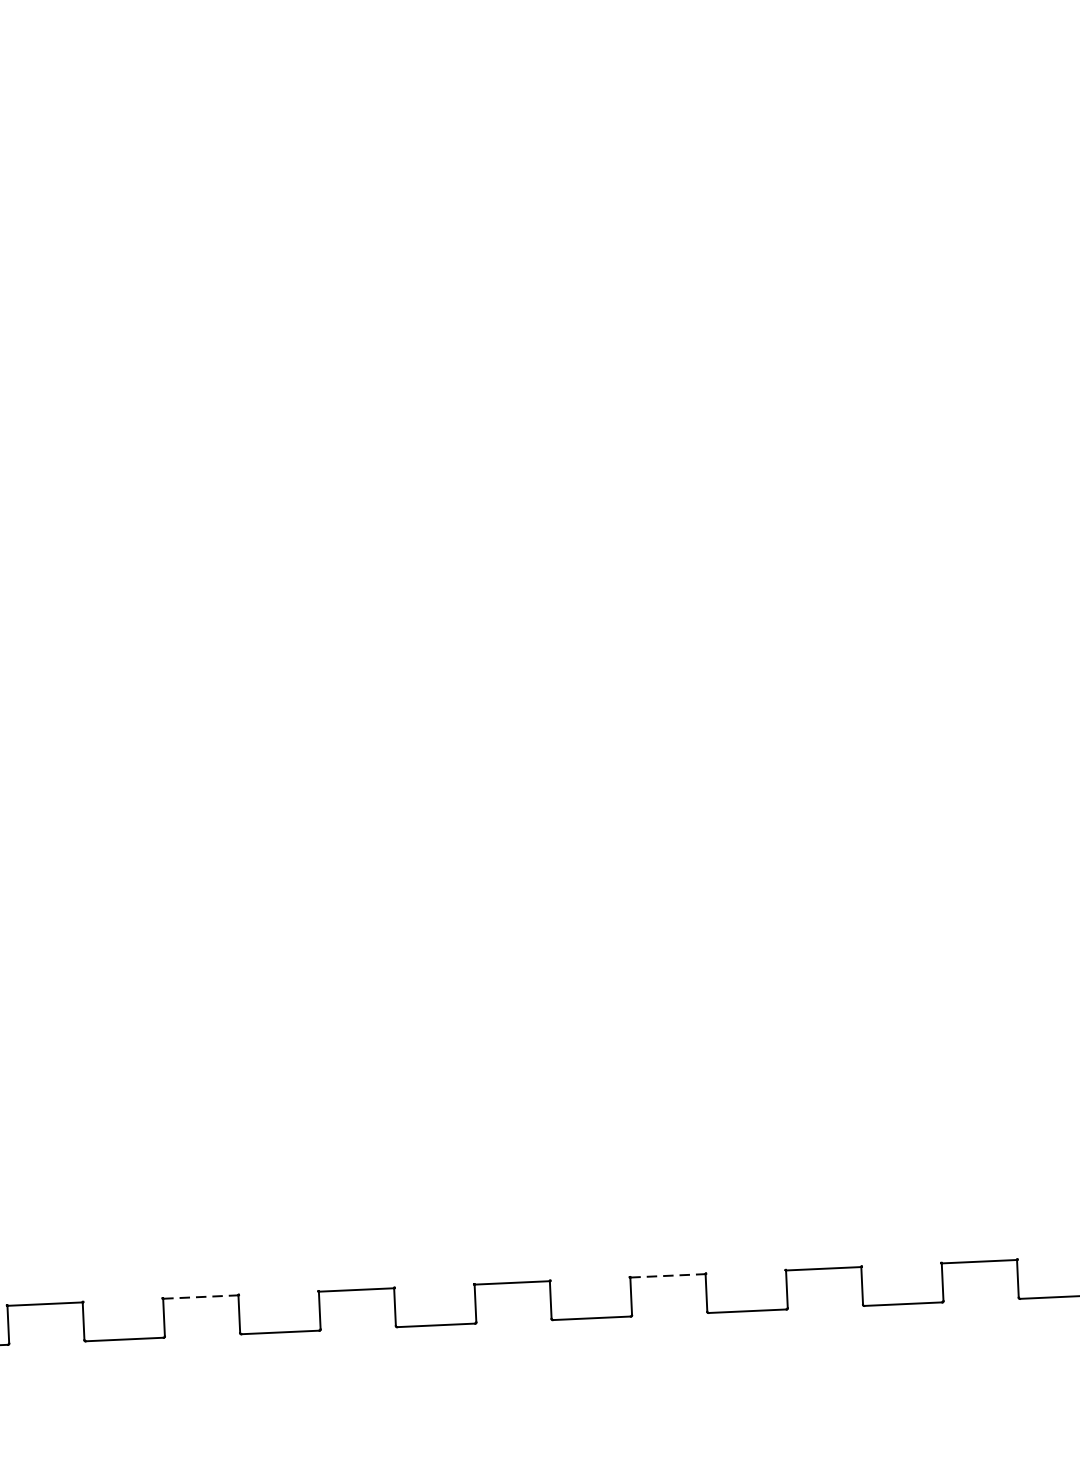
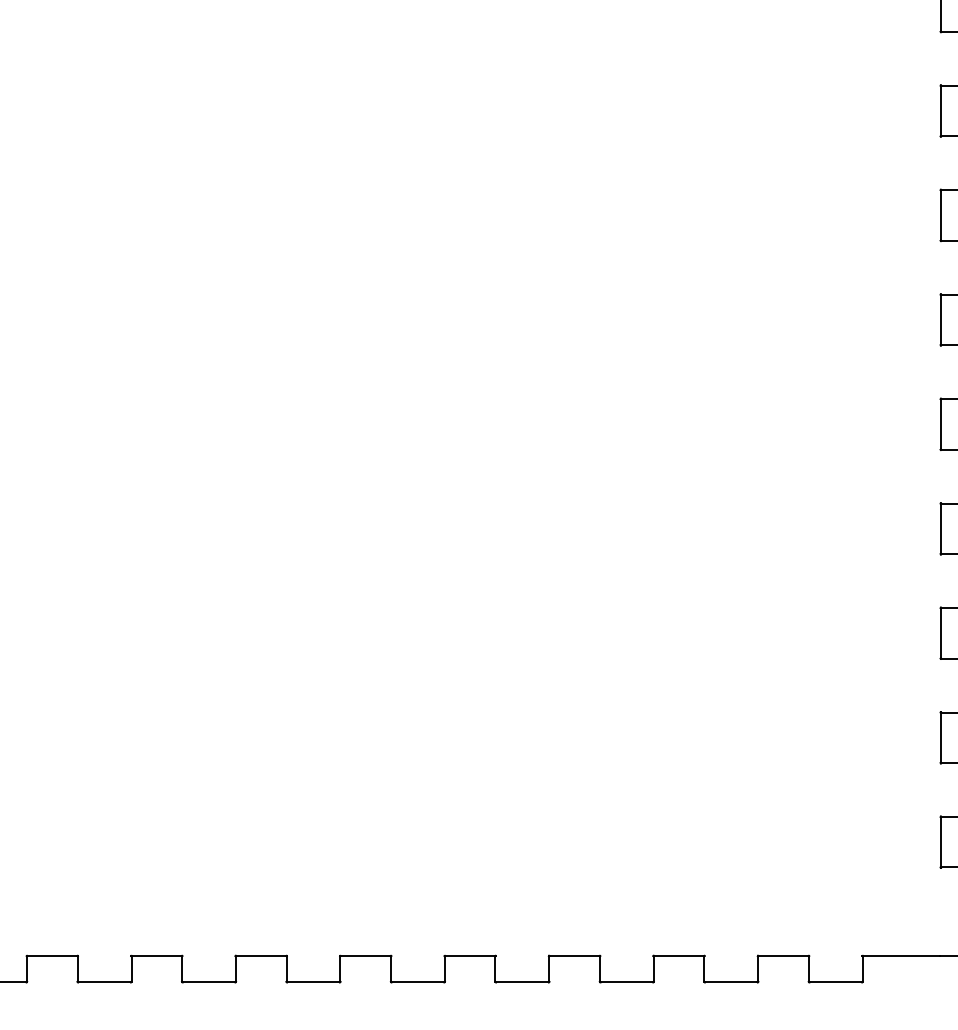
line: (668, 1276) -> (470, 956), dashed -> solid
line: (201, 1297) -> (157, 956), dashed -> solid

